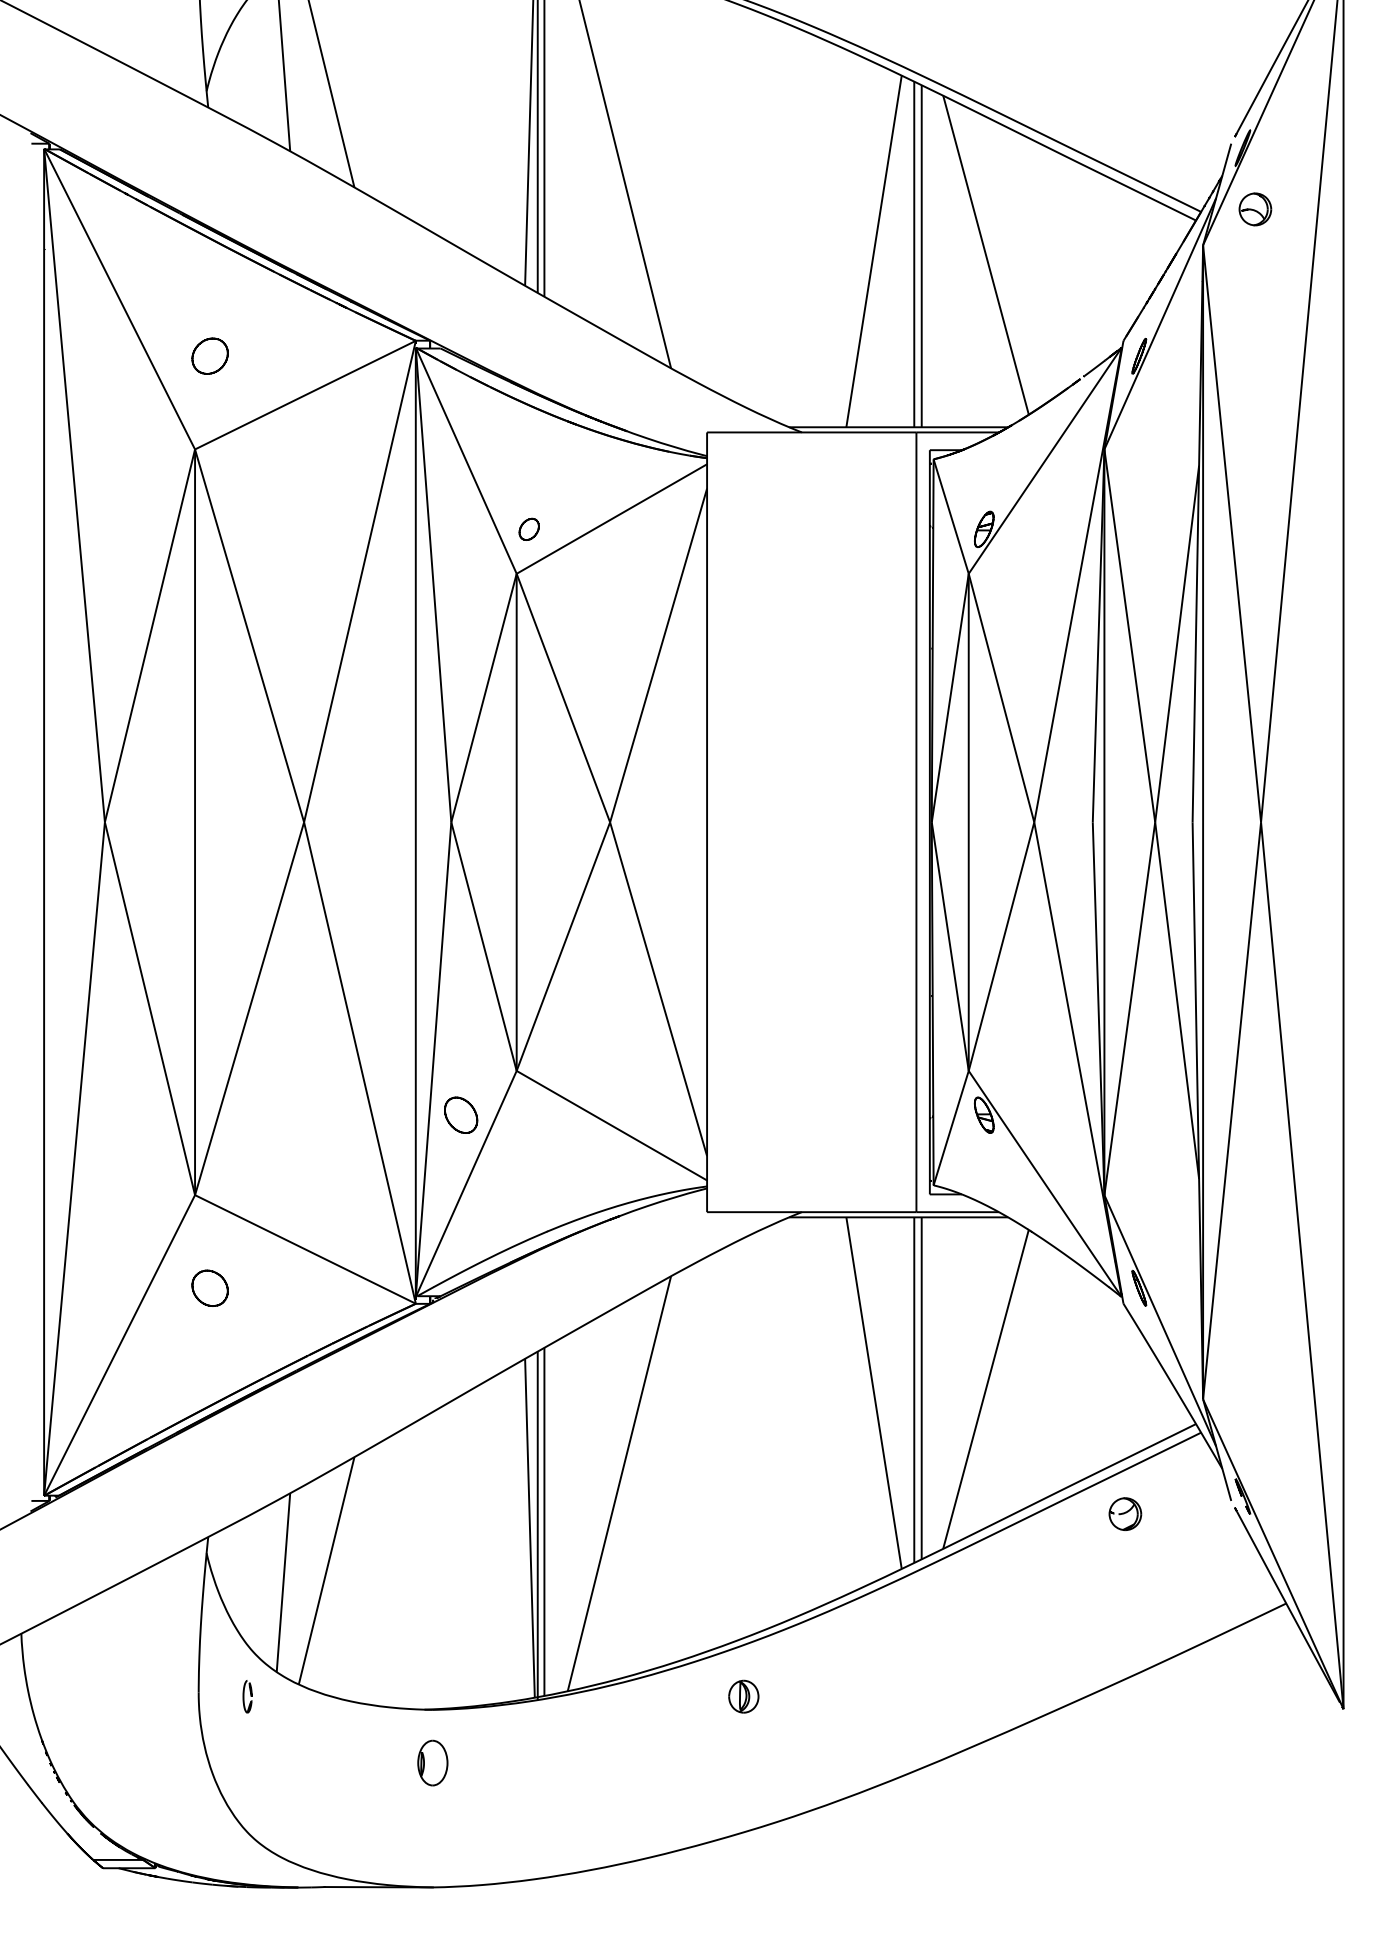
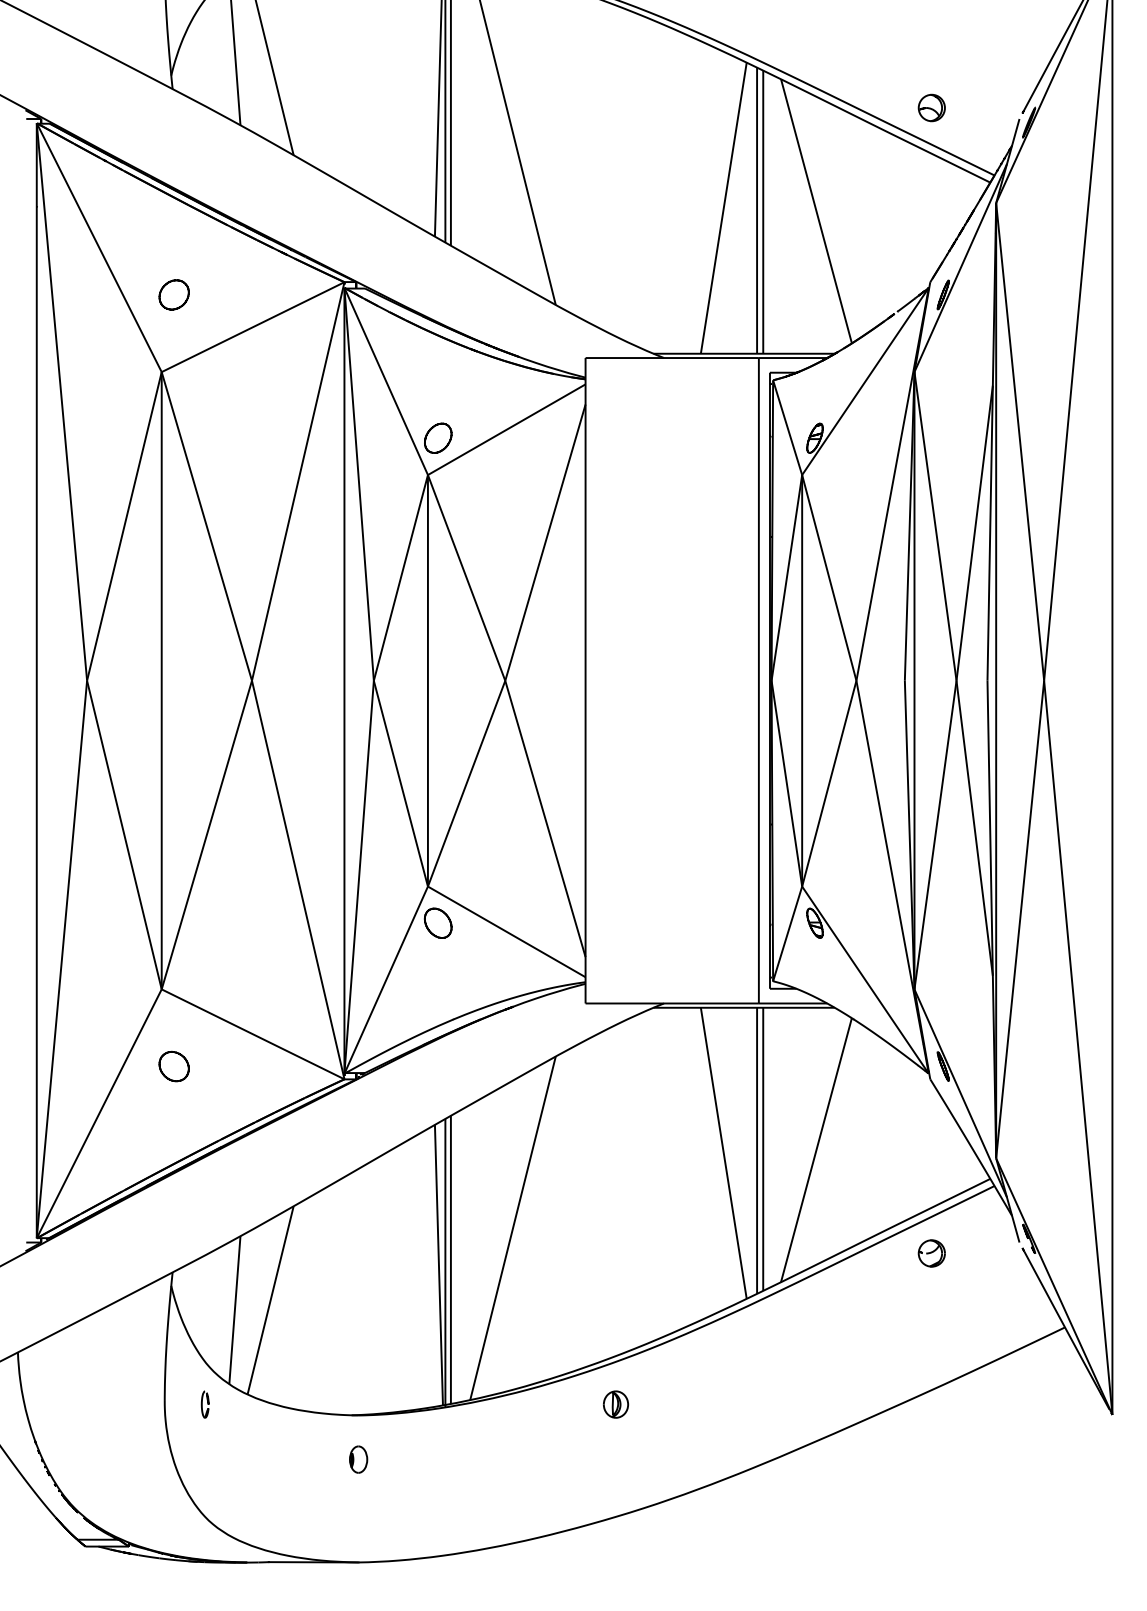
part: (1255, 209) -> (931, 108), moved
part: (529, 529) -> (438, 438), size x1.67
part: (461, 1114) -> (438, 922), moved
part: (432, 1763) -> (358, 1459), size x0.71

